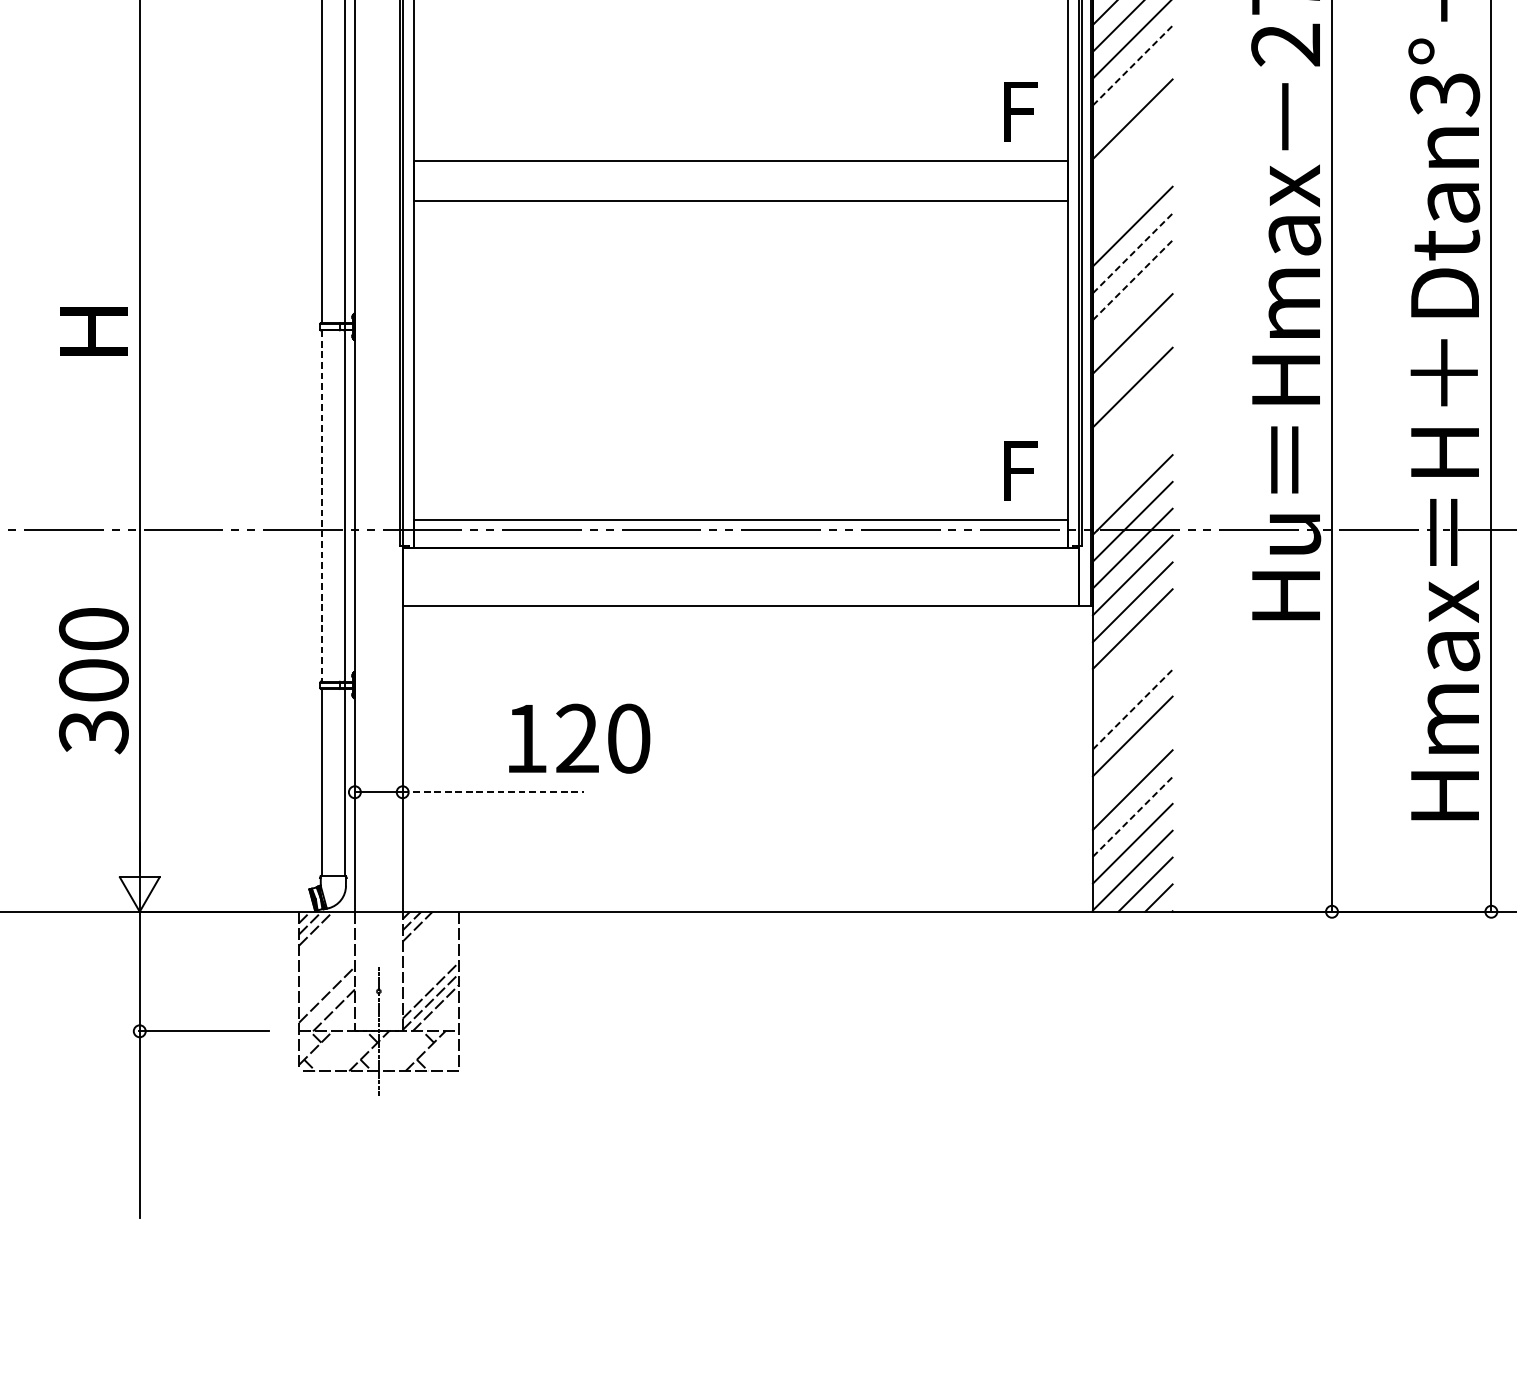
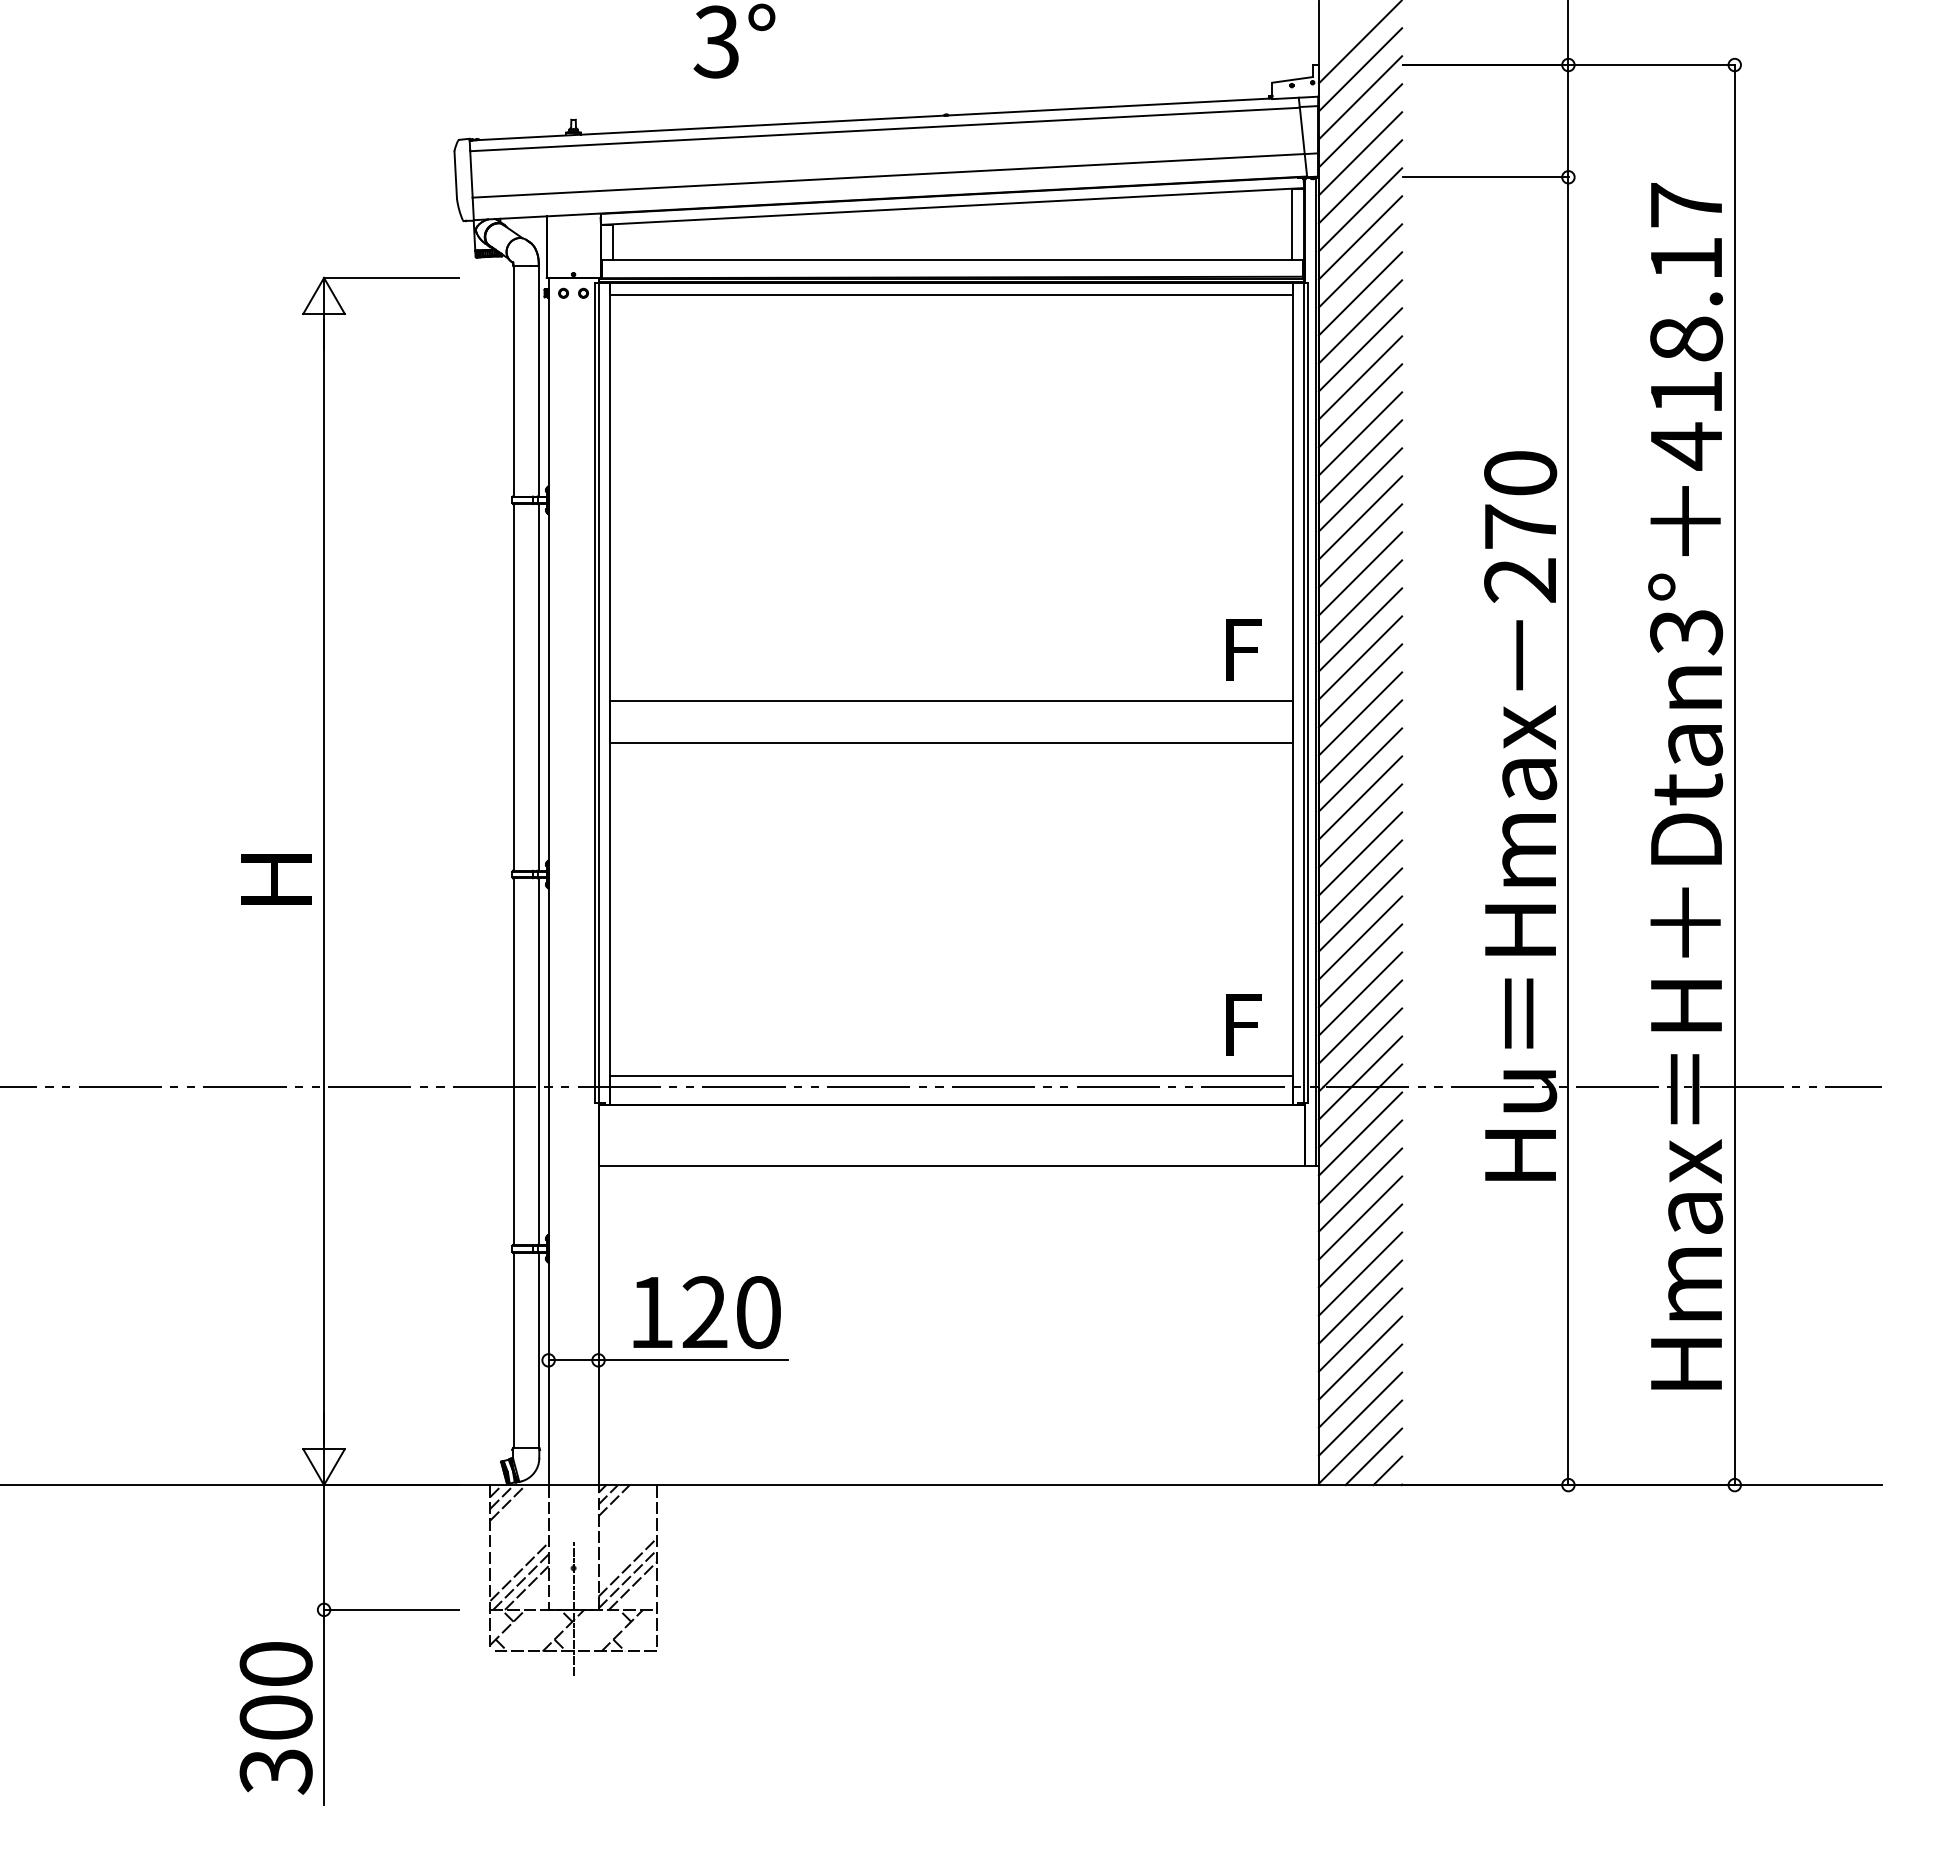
line: (1132, 65) -> (1360, 601), dashed -> solid
line: (1132, 92) -> (1360, 629), added
line: (1132, 145) -> (1360, 685), added
line: (1132, 172) -> (1360, 713), added
line: (1132, 199) -> (1360, 741), added
line: (1132, 252) -> (1360, 797), dashed -> solid
line: (1132, 279) -> (1360, 825), dashed -> solid
line: (1132, 306) -> (1360, 853), added
line: (1132, 360) -> (1360, 909), added
line: (1132, 413) -> (1360, 965), added
line: (1132, 440) -> (1360, 993), added
line: (1132, 467) -> (1360, 1021), added
line: (321, 506) -> (513, 1062), dashed -> solid
line: (1132, 655) -> (1360, 1217), added
text: (93, 681) -> (275, 1718), moved
line: (1132, 682) -> (1360, 1245), added
line: (1132, 709) -> (1360, 1274), dashed -> solid
text: (578, 738) -> (706, 1312), moved
line: (1132, 762) -> (1360, 1329), added
line: (493, 792) -> (693, 1360), dashed -> solid
line: (1132, 817) -> (1360, 1386), dashed -> solid
line: (327, 1004) -> (520, 1581), added

